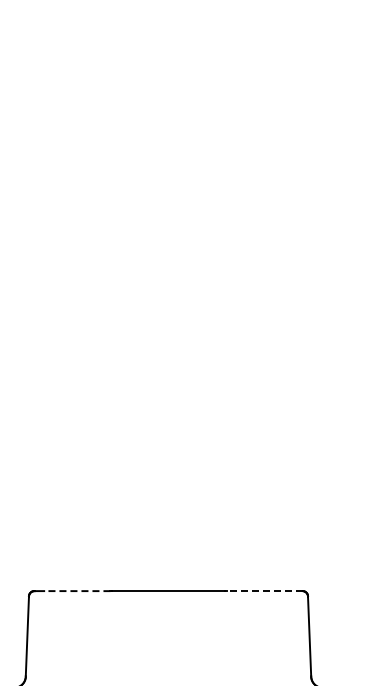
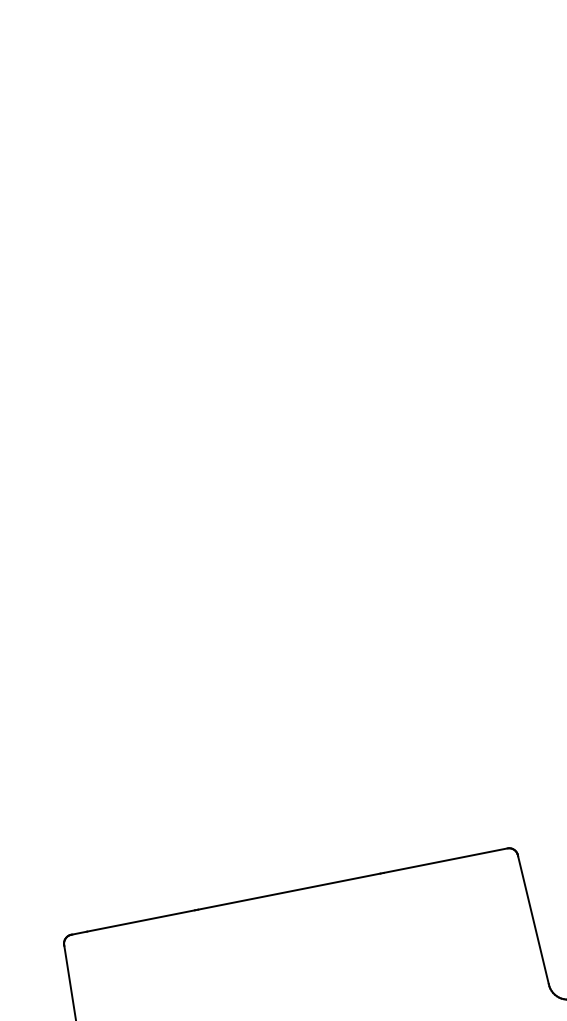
line: (76, 591) -> (139, 921), dashed -> solid
line: (264, 591) -> (445, 861), dashed -> solid

